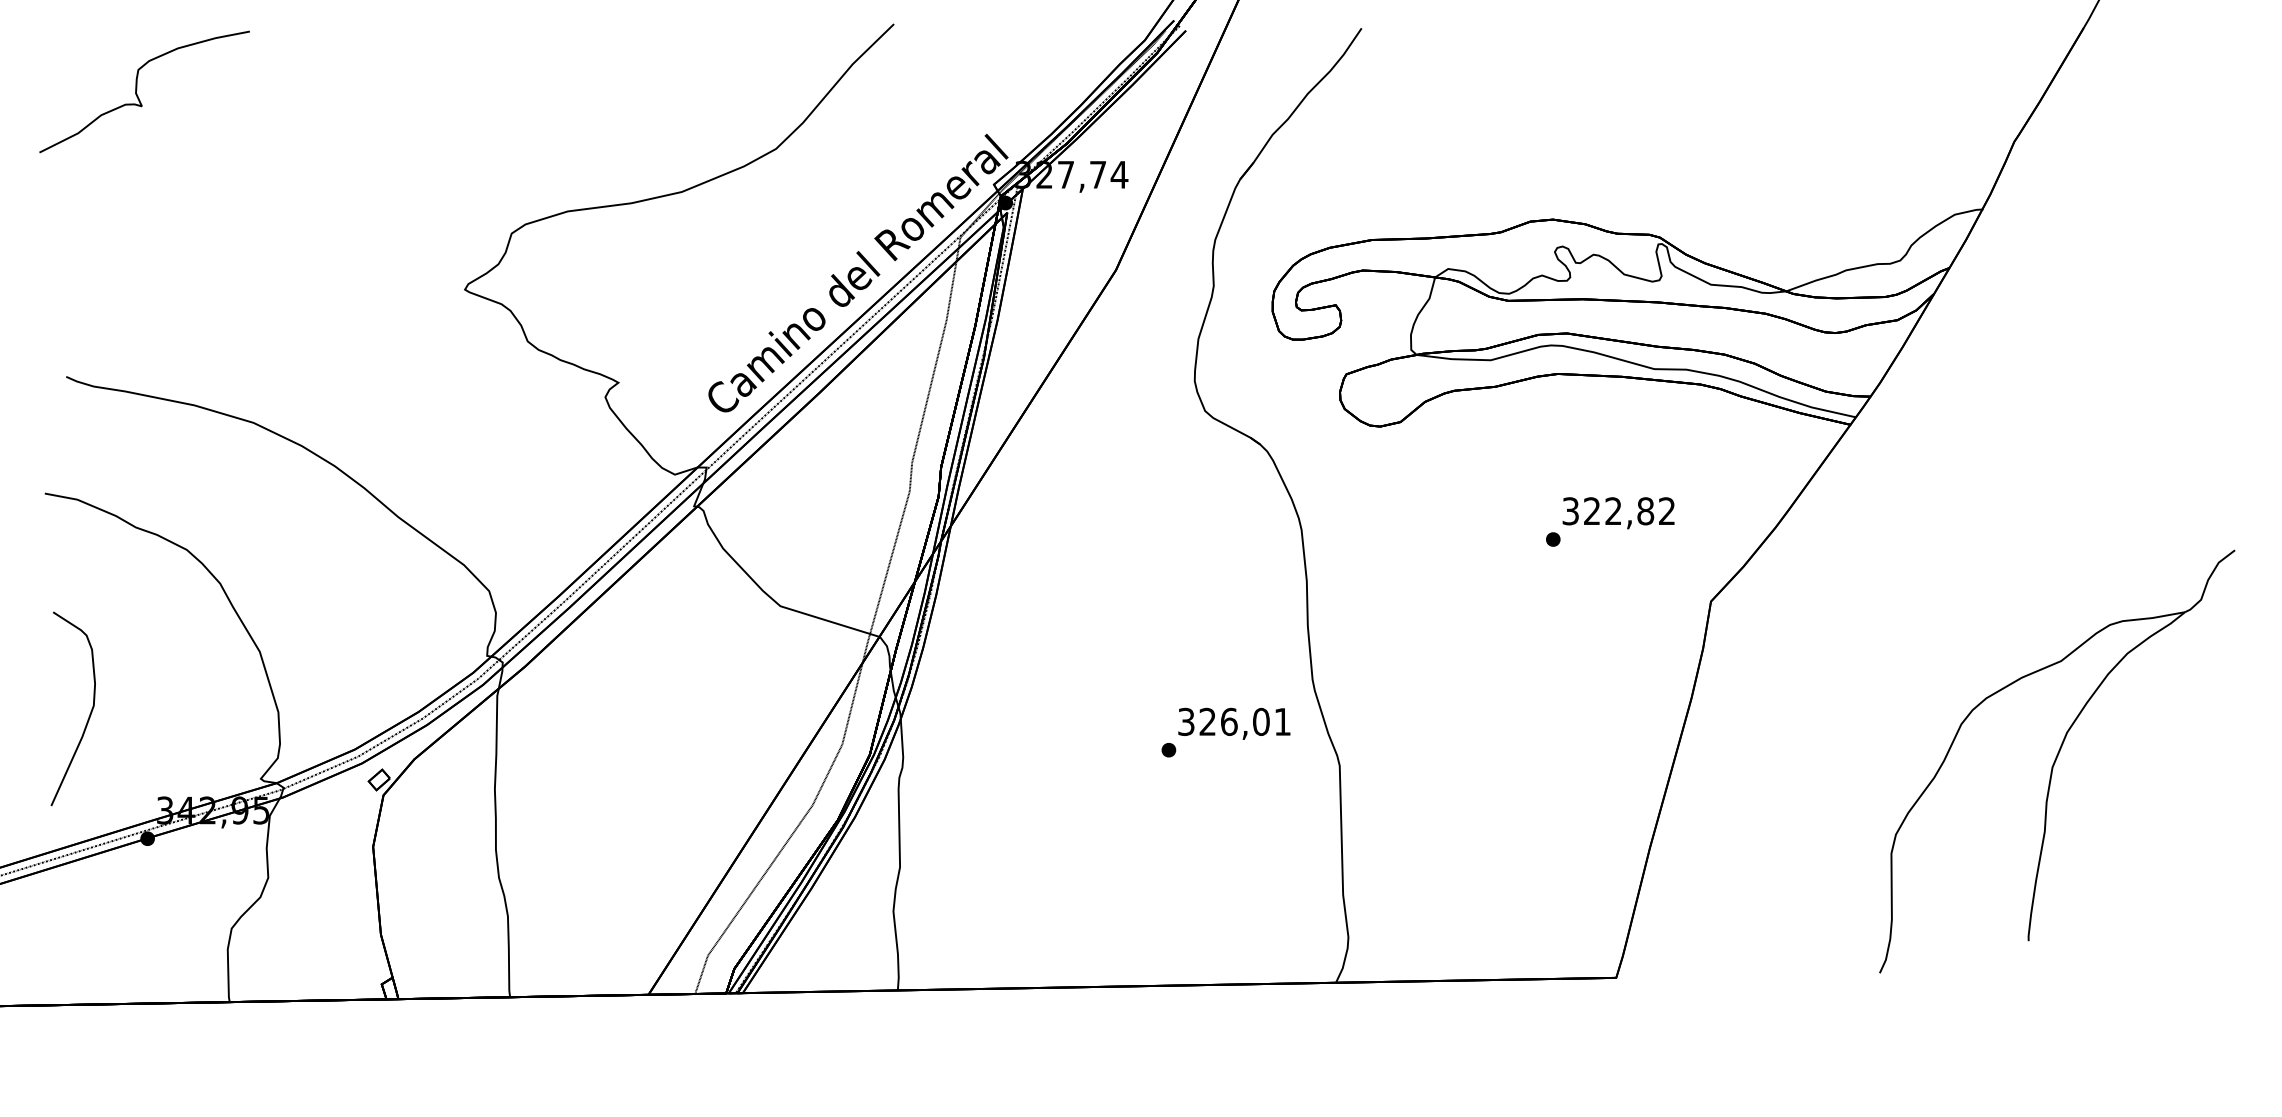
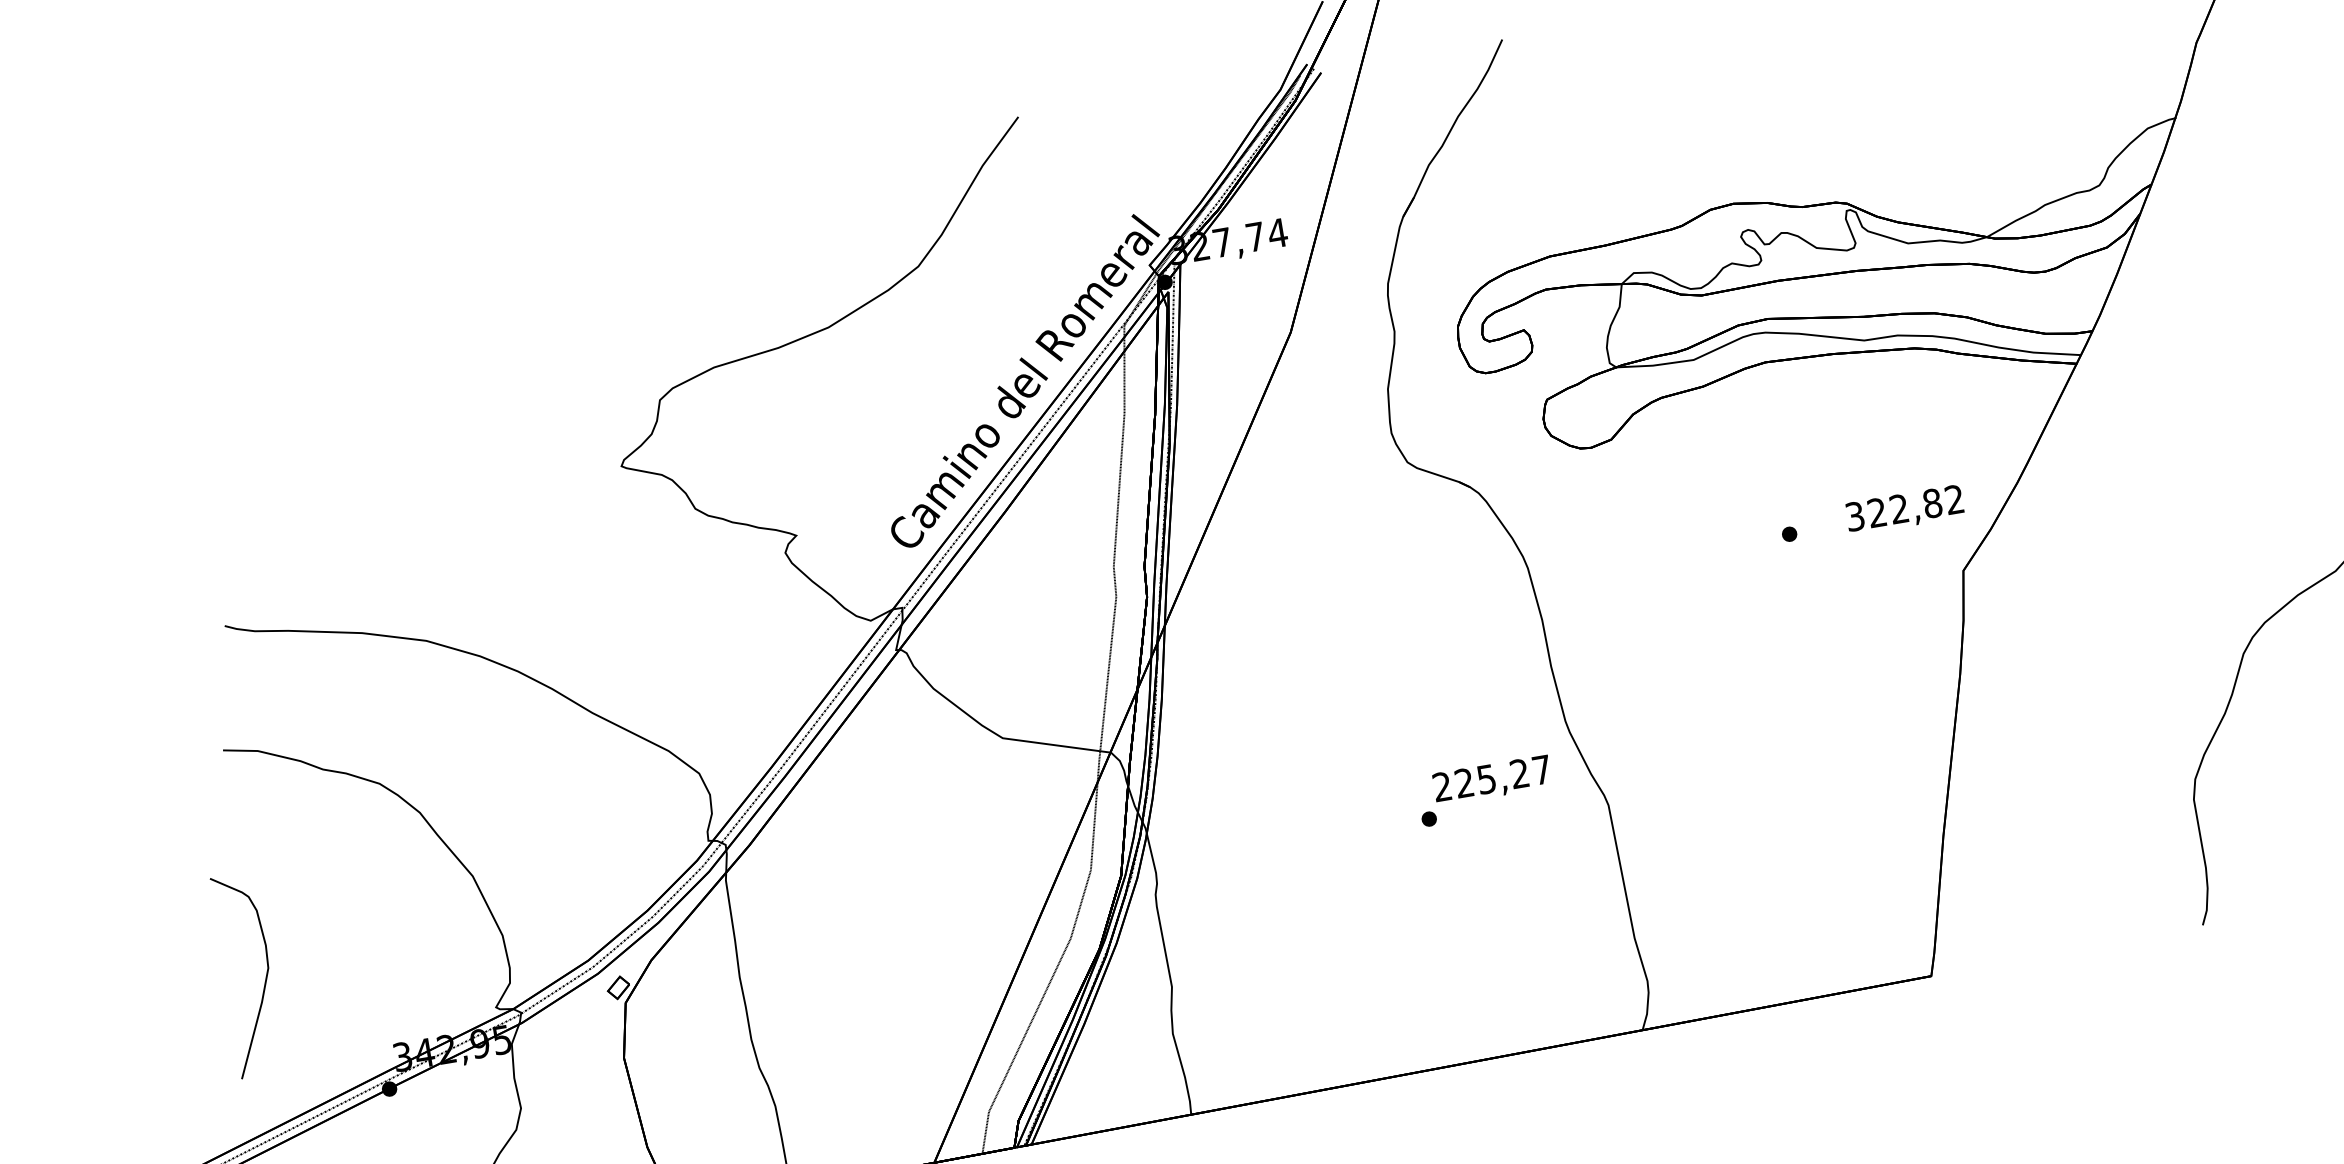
curve: (137, 89) -> (248, 316), removed
text: (1618, 513) -> (1904, 510), moved
curve: (88, 716) -> (264, 980), moved
text: (1234, 721) -> (1492, 777), 326,01 -> 225,27

